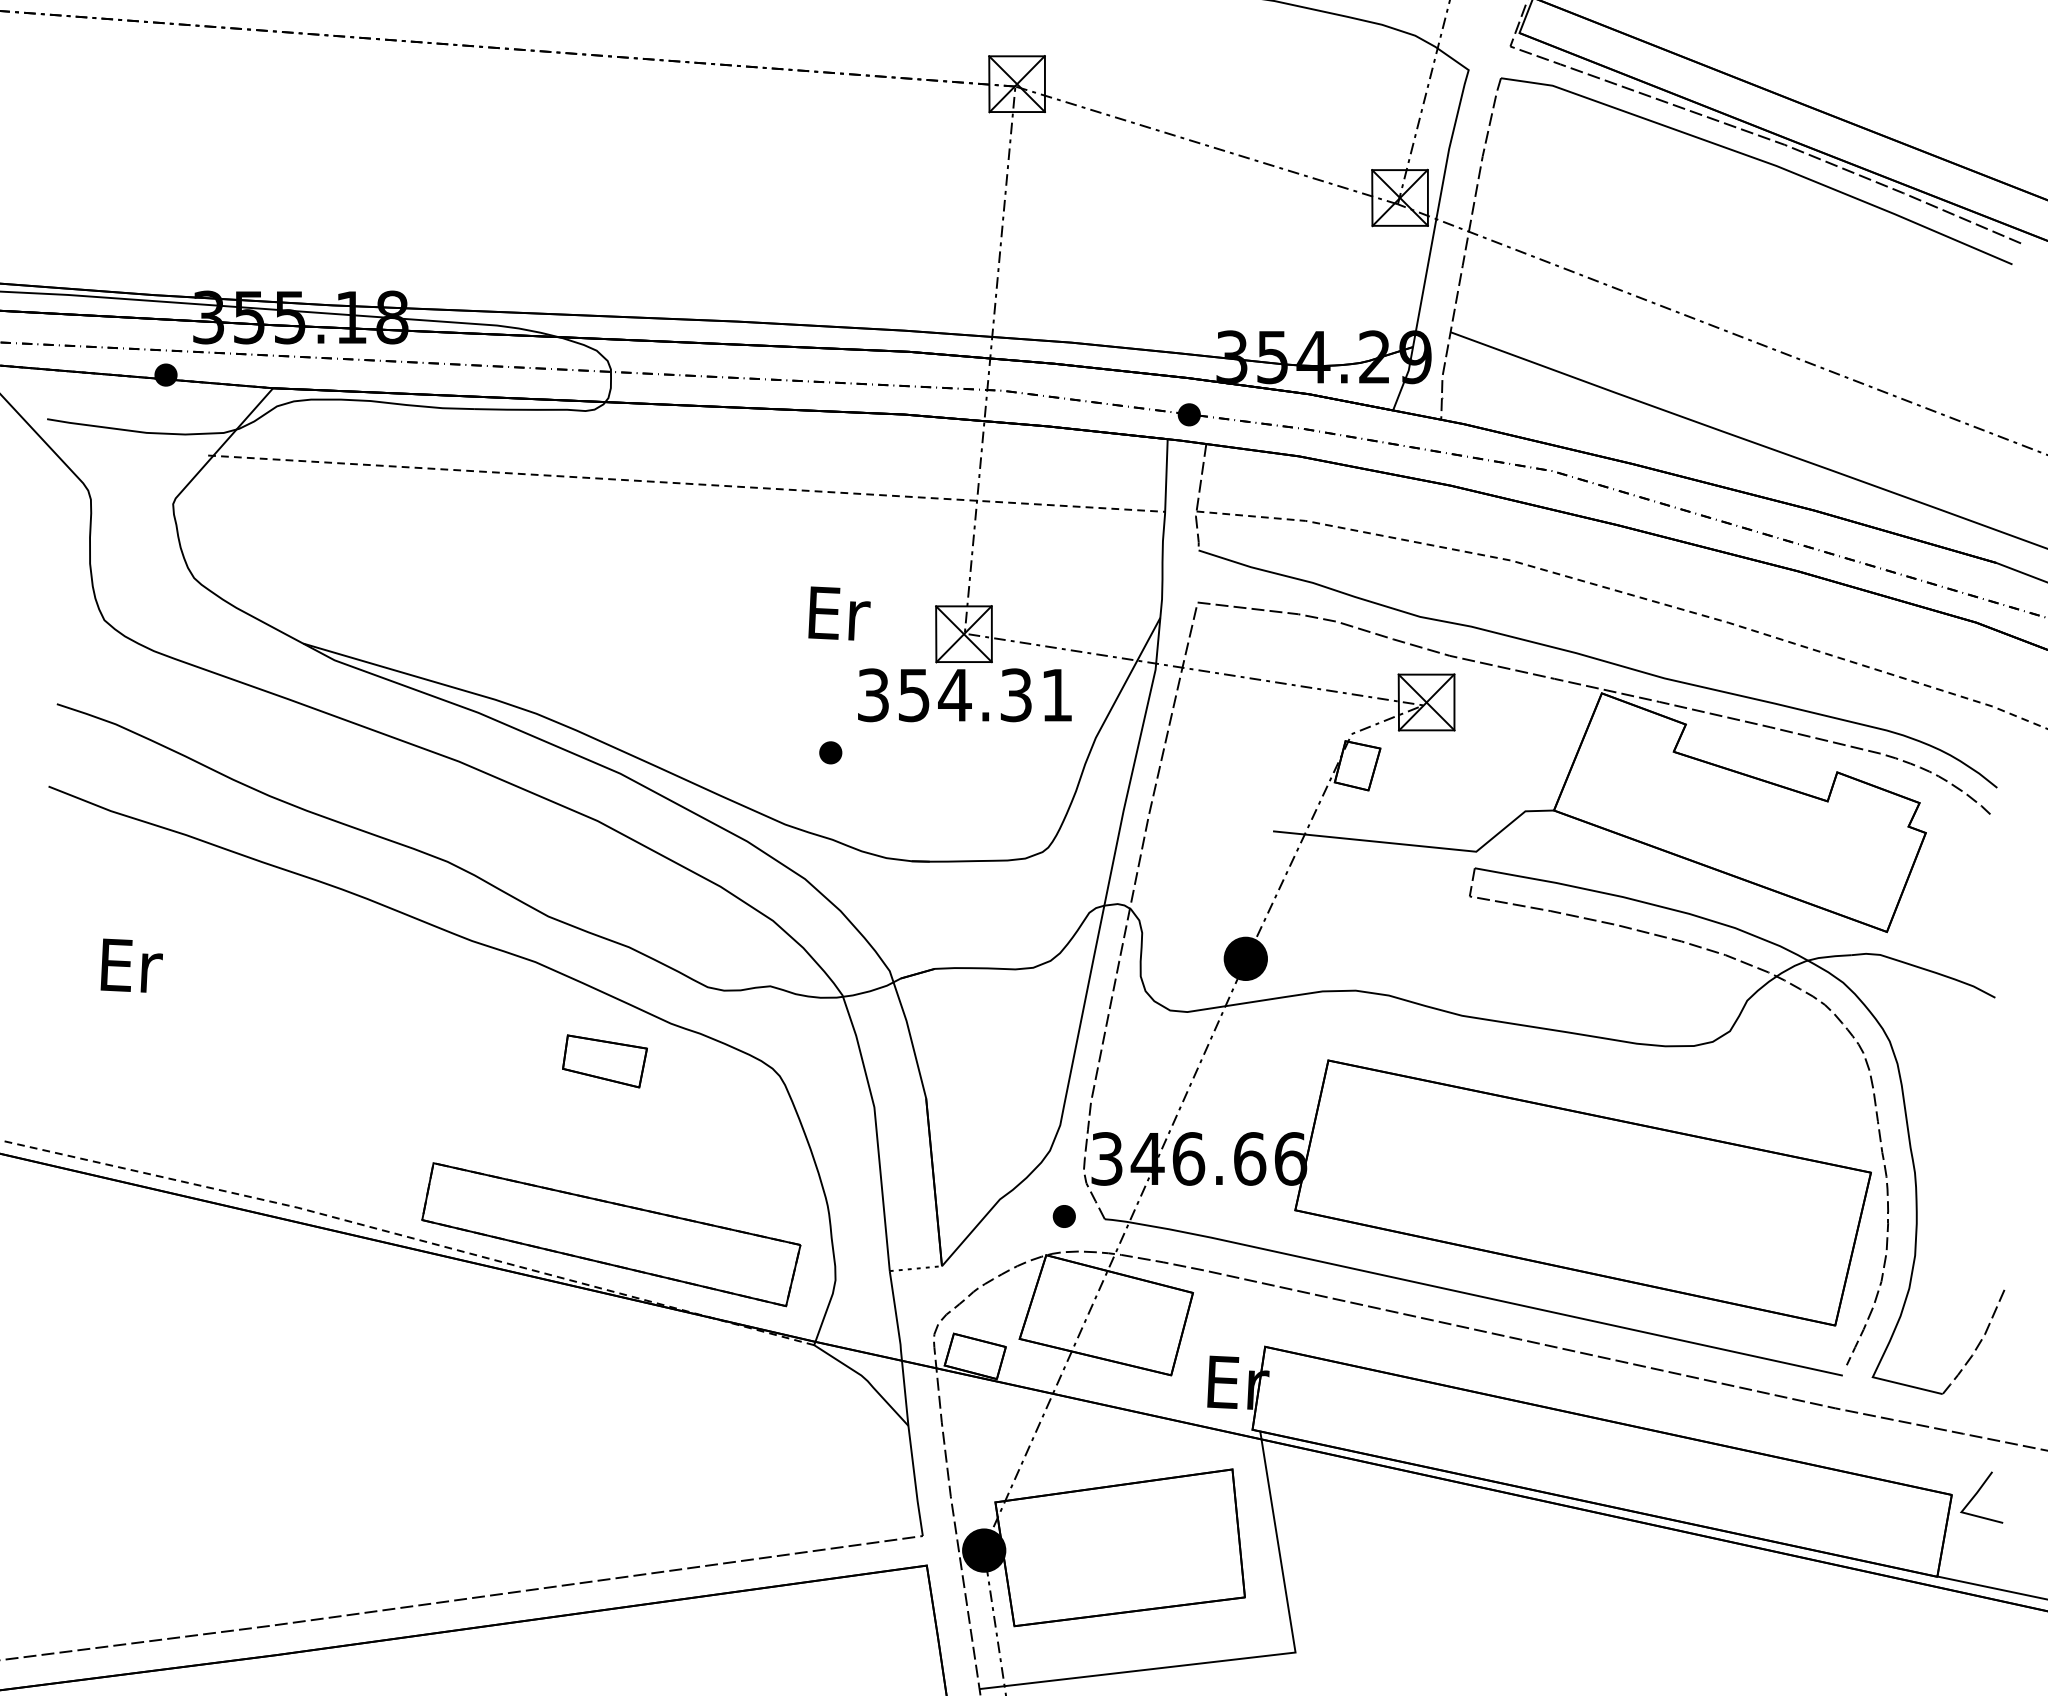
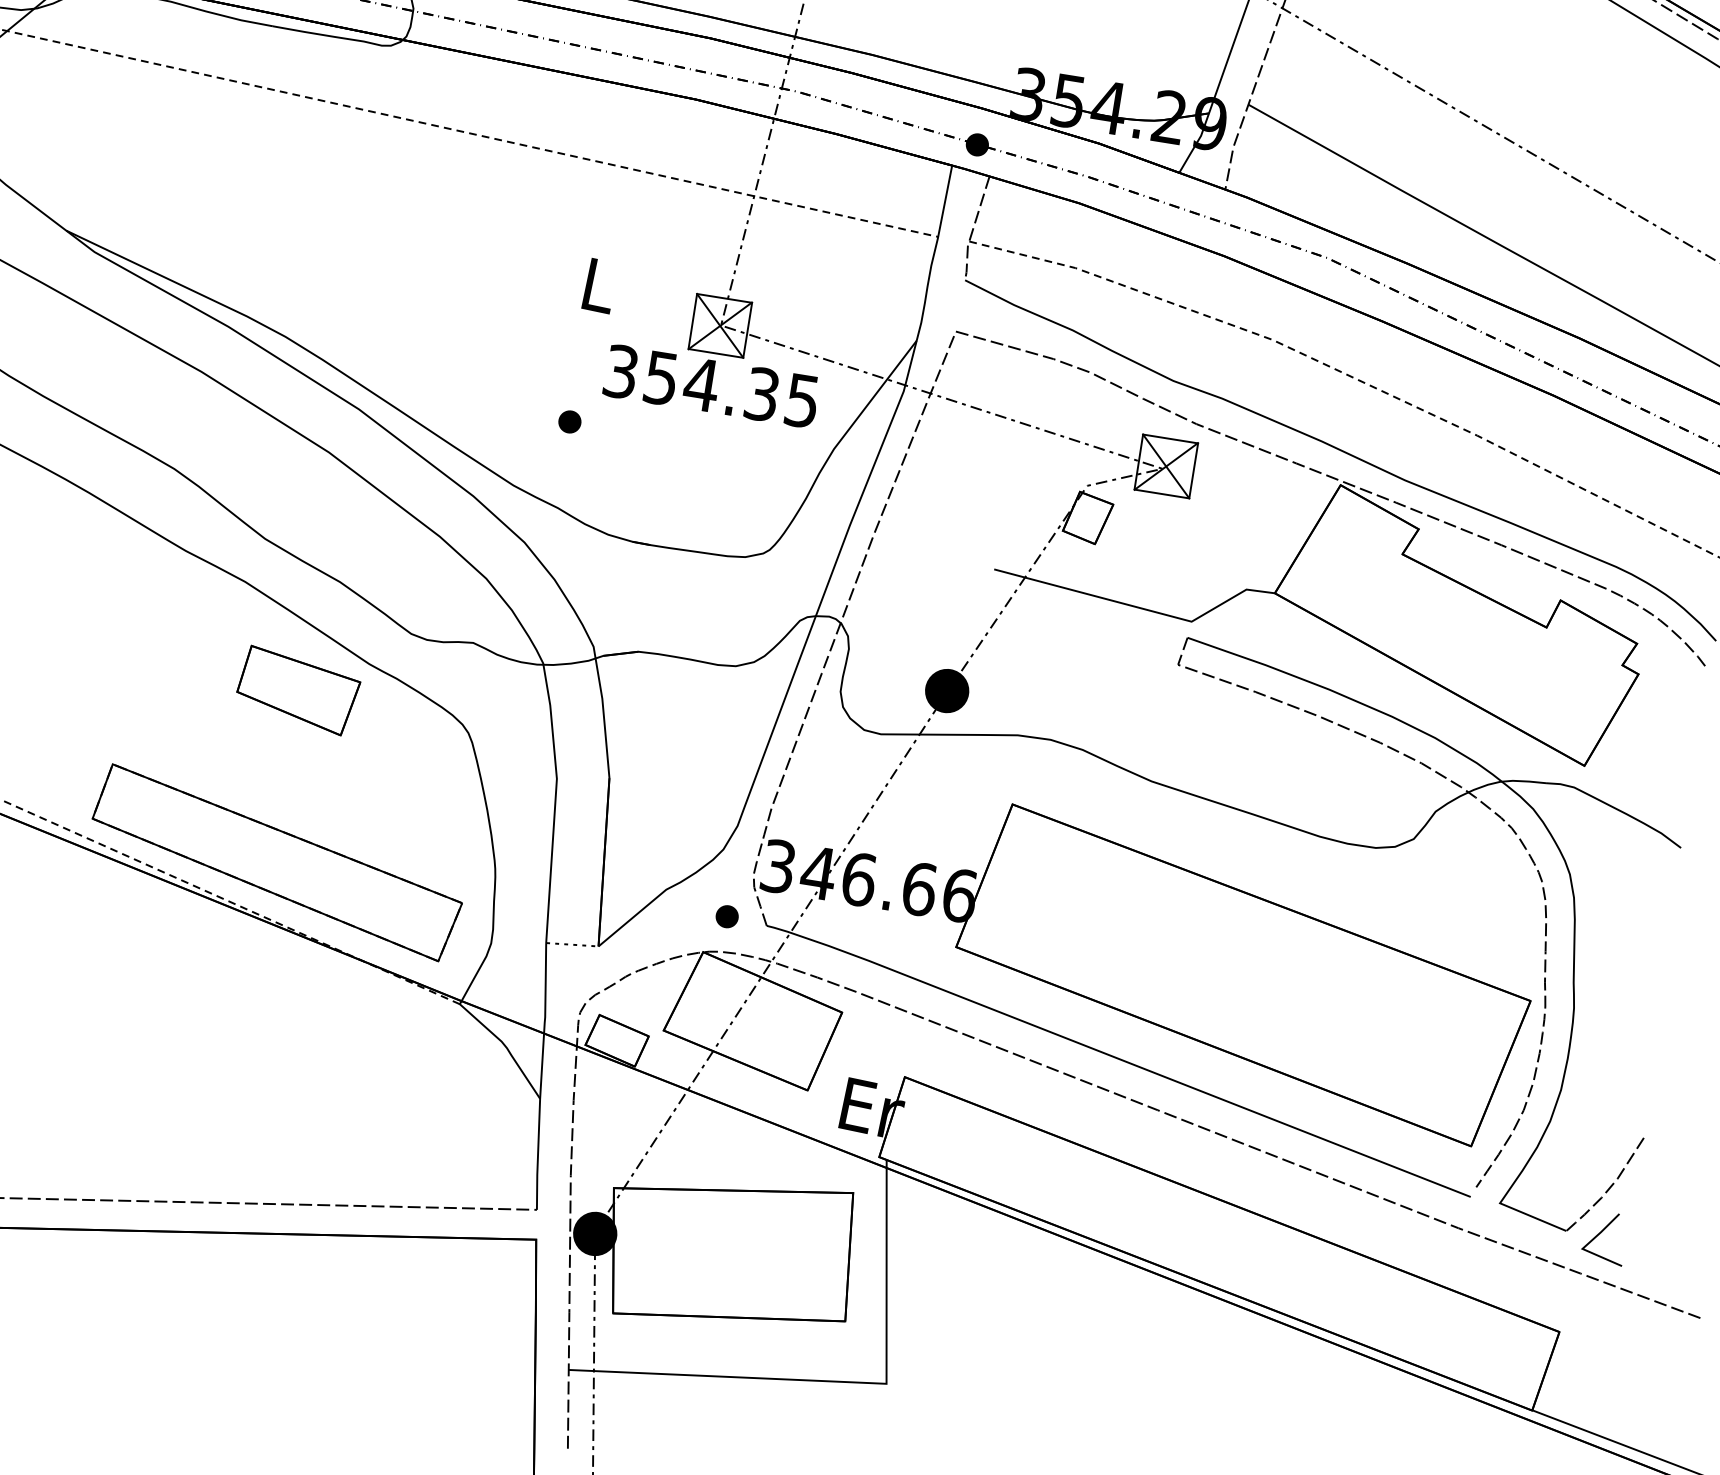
text: (839, 613) -> (600, 285), Er -> L
text: (1056, 695) -> (801, 401), 354.31 -> 354.35
part: (604, 1061) -> (297, 690), size x1.43
line: (1976, 1495) -> (1600, 1234), moved

